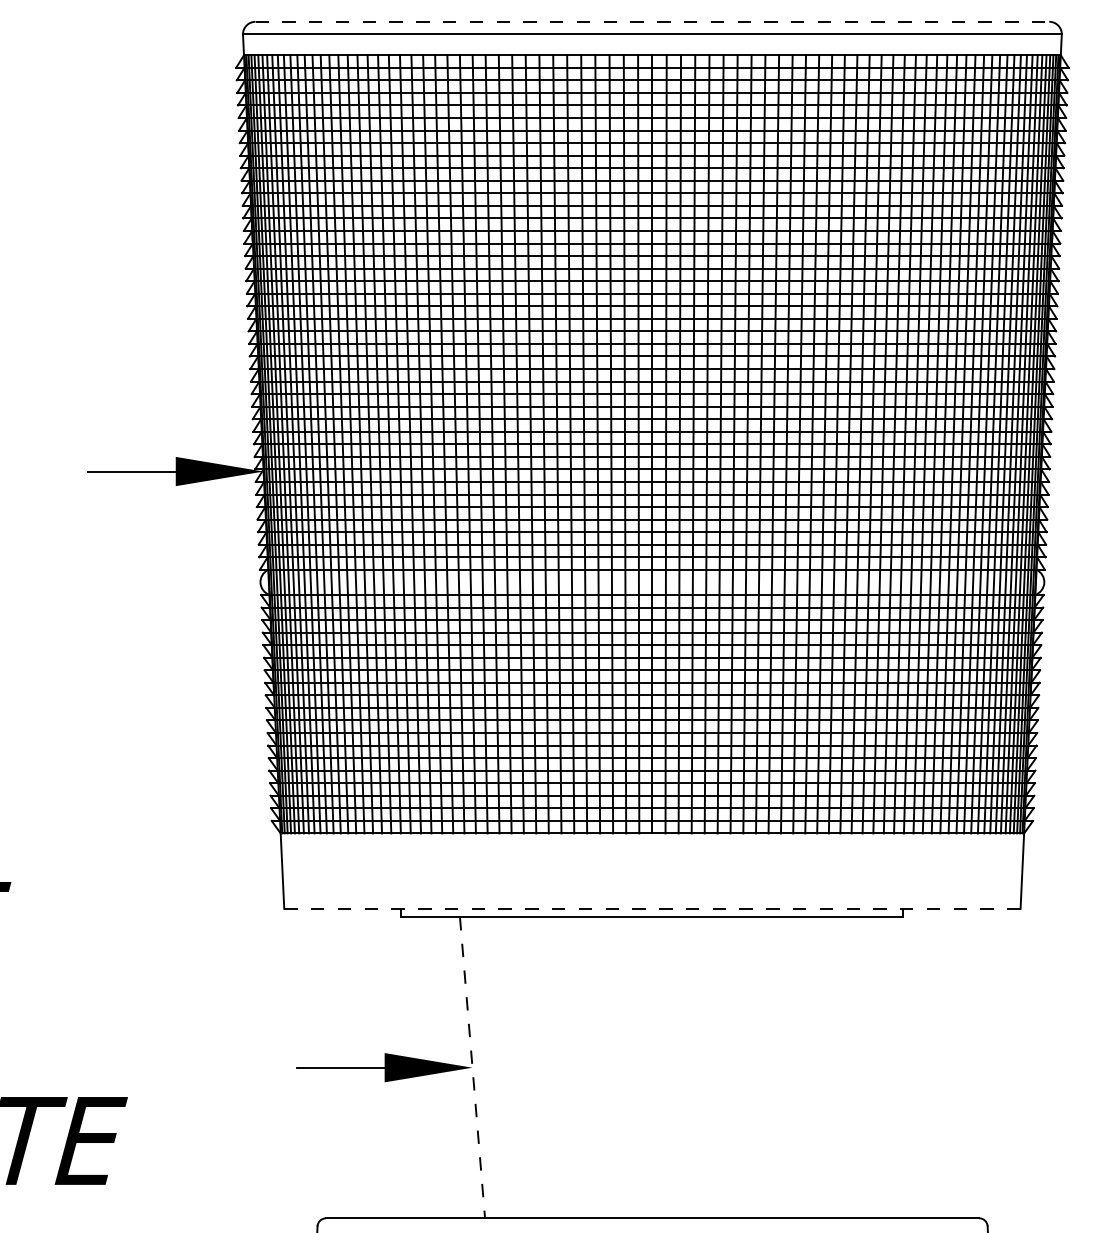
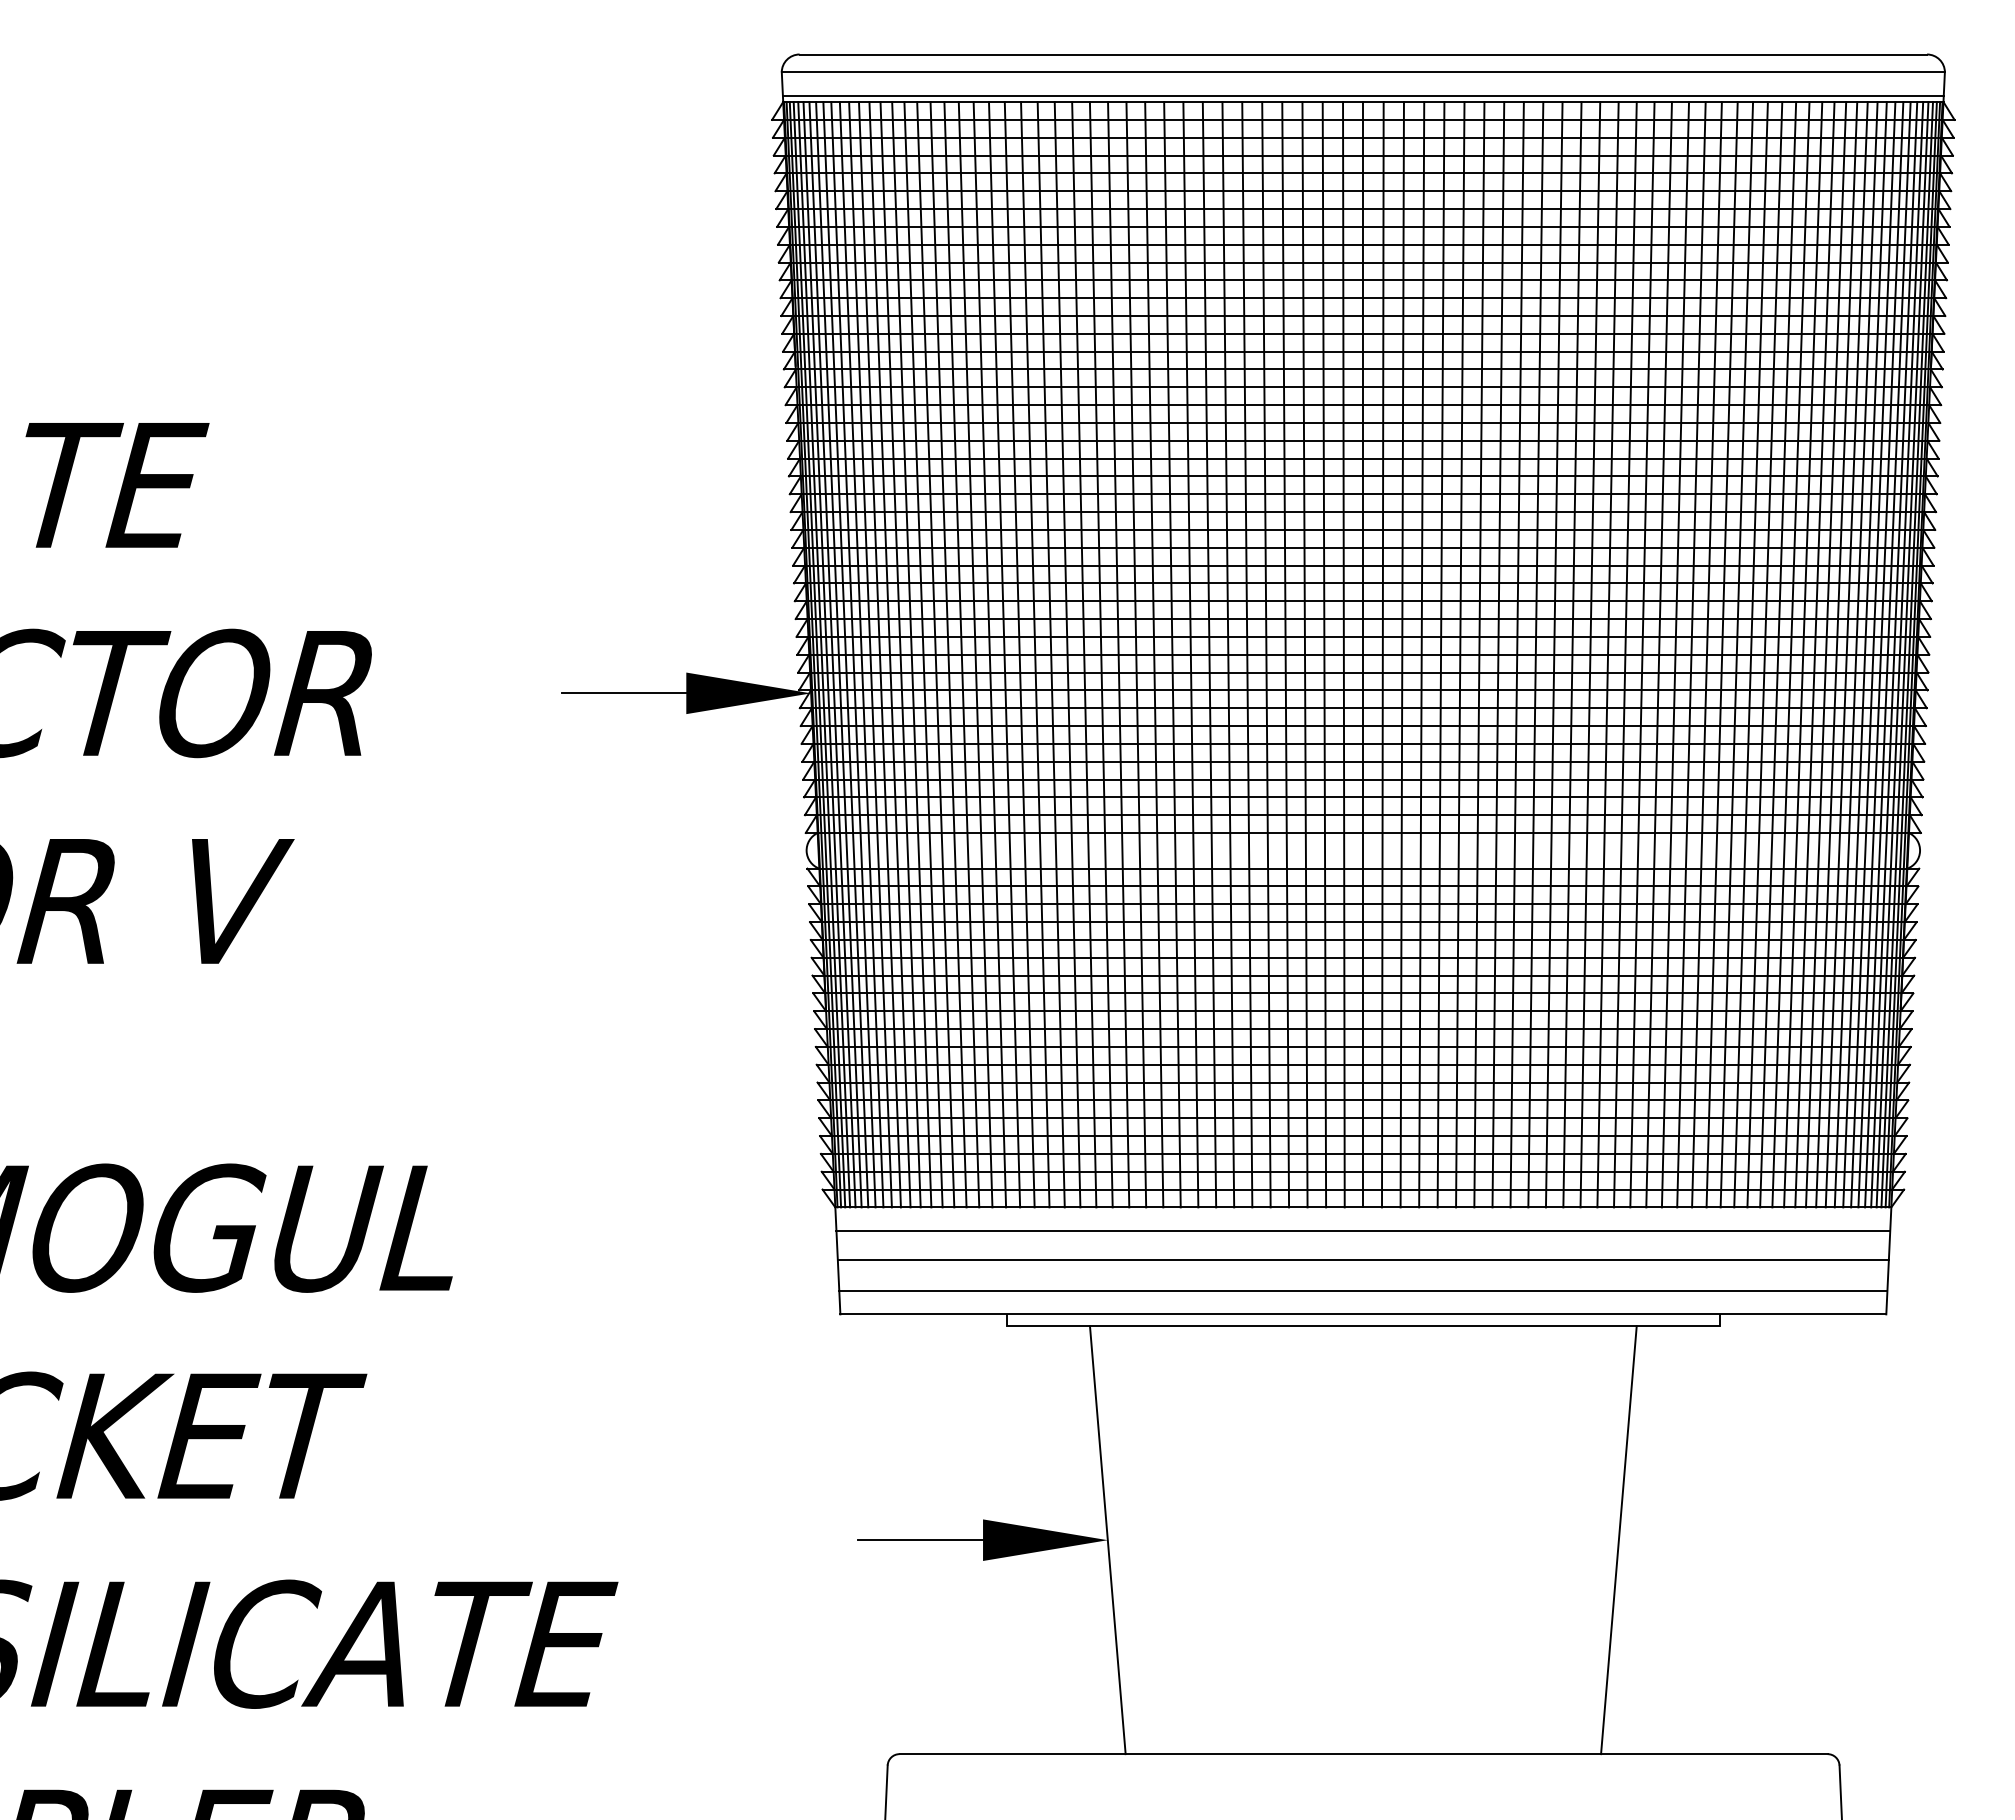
line: (652, 21) -> (1363, 54), dashed -> solid
line: (651, 51) -> (1362, 96), added
line: (652, 850) -> (1363, 1231), added
line: (651, 870) -> (1362, 1260), added
line: (652, 891) -> (1363, 1290), added
line: (652, 908) -> (1363, 1314), dashed -> solid
line: (472, 1067) -> (1107, 1540), dashed -> solid
line: (832, 1067) -> (1618, 1540), added

